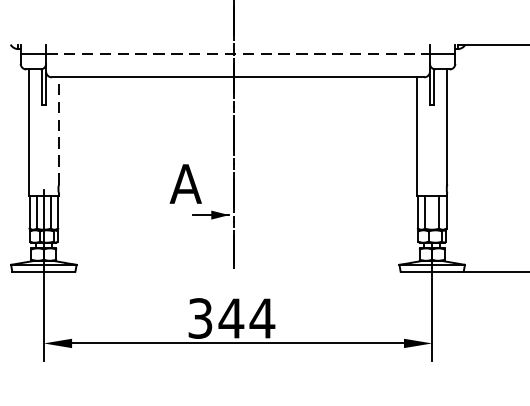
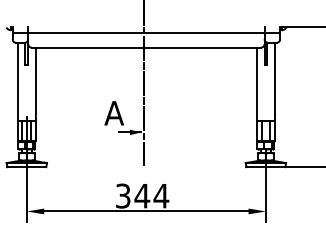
line: (238, 54) -> (146, 33), dashed -> solid
line: (59, 130) -> (36, 80), dashed -> solid

